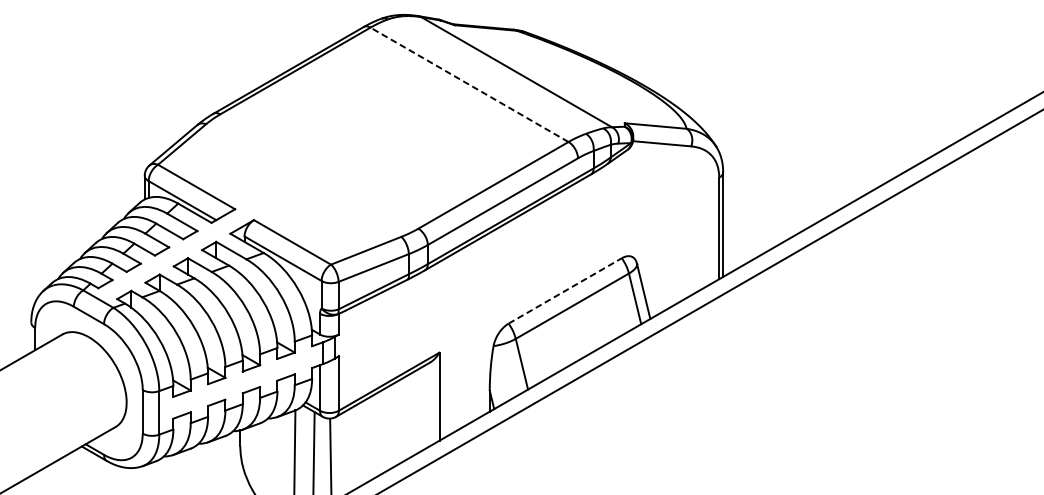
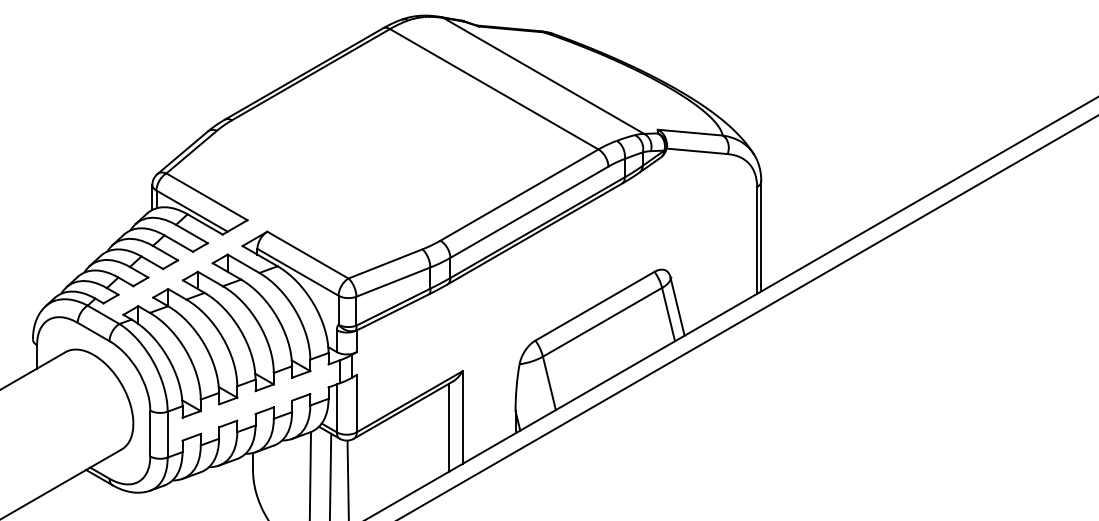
line: (468, 85) -> (493, 89), dashed -> solid
line: (565, 291) -> (595, 306), dashed -> solid
line: (427, 406) -> (449, 427), added

